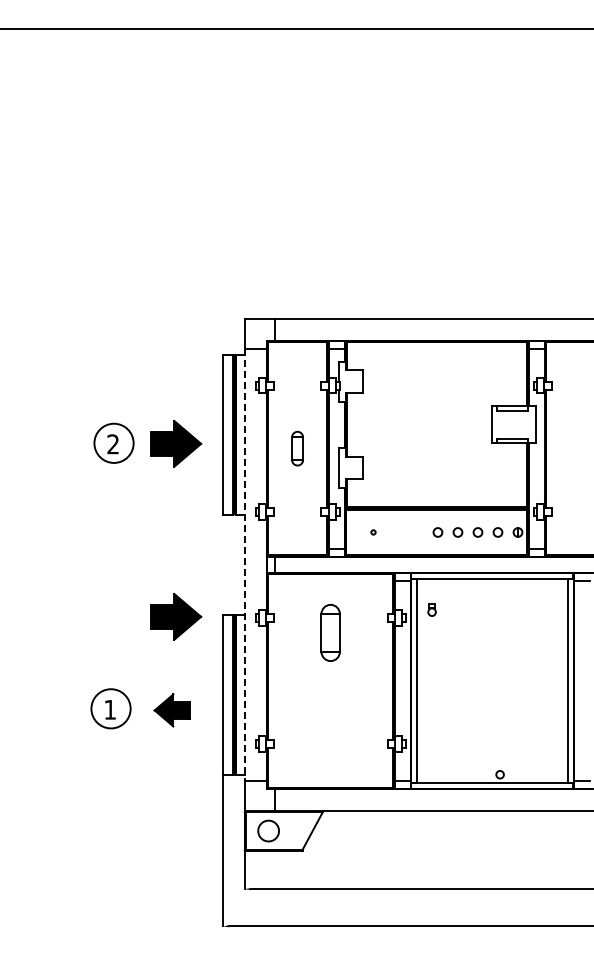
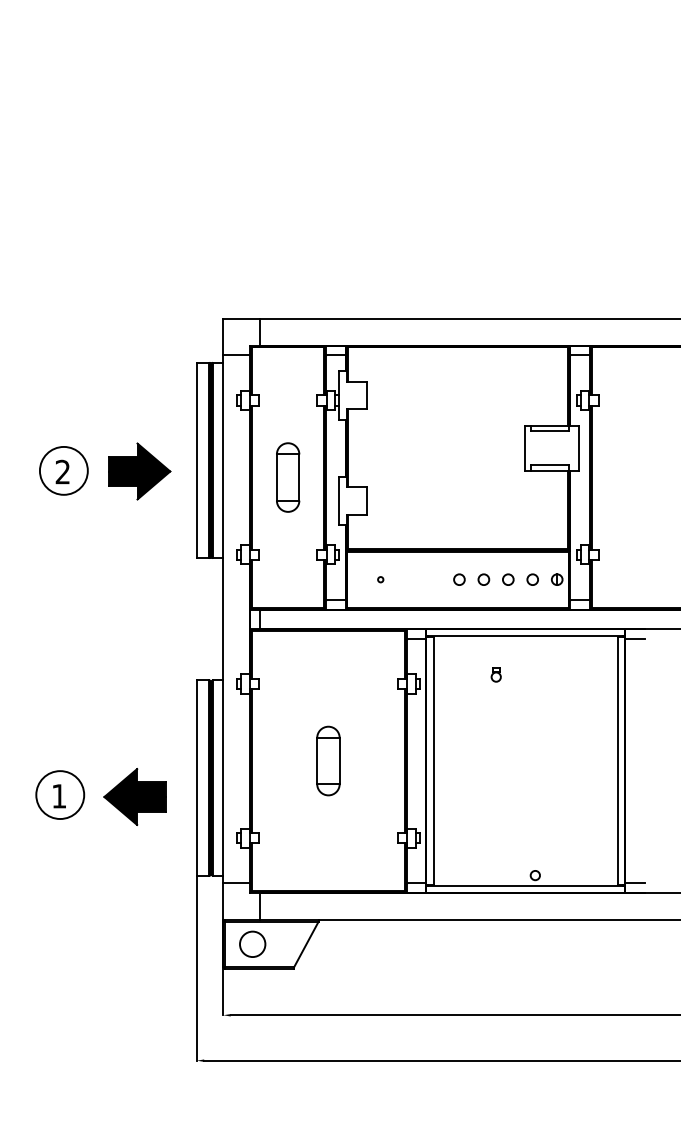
part: (297, 448) -> (287, 477), size x1.67
line: (244, 565) -> (223, 620), dashed -> solid
part: (431, 609) -> (495, 673), moved
part: (176, 616) -> (140, 682), removed
part: (330, 632) -> (328, 760), moved
part: (171, 710) -> (134, 797), size x1.43

